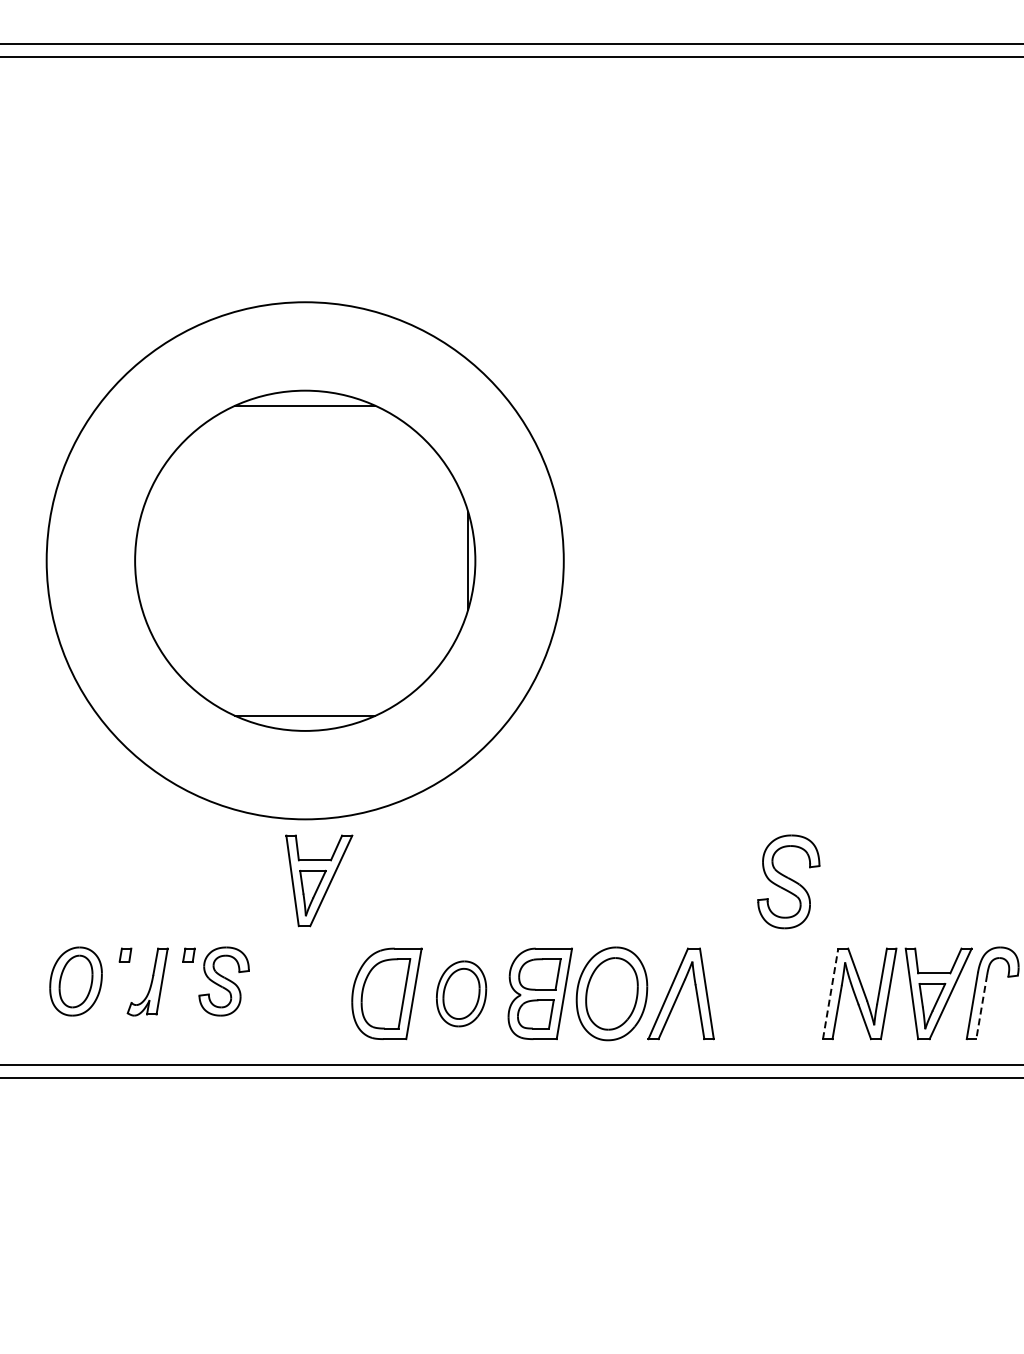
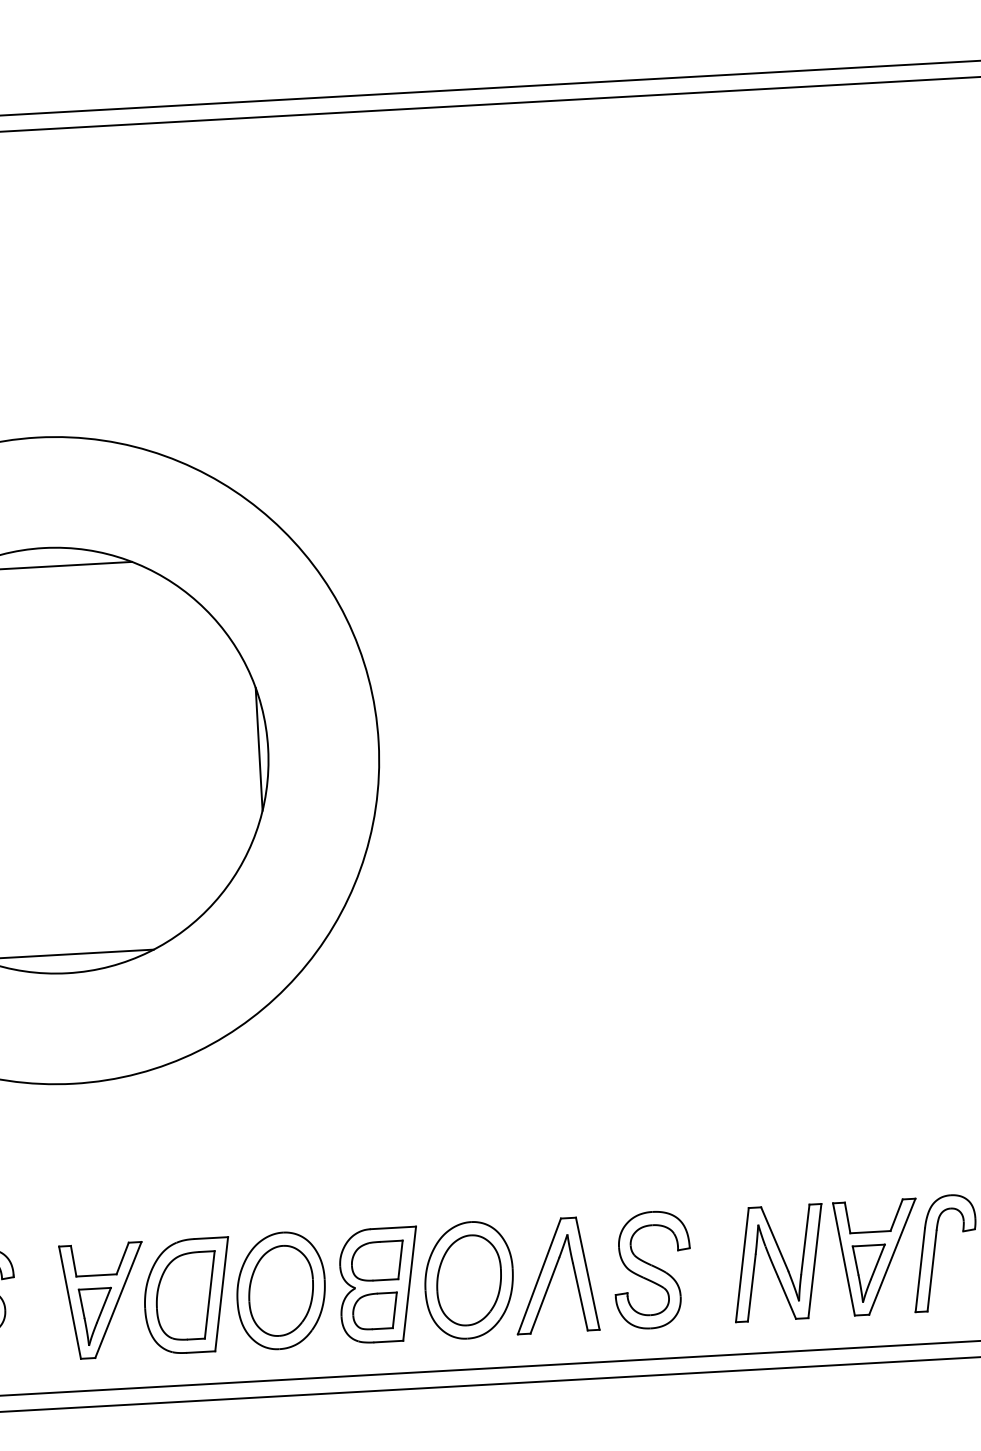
part: (319, 880) -> (103, 1300), moved
part: (788, 881) -> (652, 1269), moved
part: (461, 993) -> (281, 1290), size x1.43
line: (830, 993) -> (742, 1264), dashed -> solid
line: (981, 1007) -> (931, 1271), dashed -> solid

